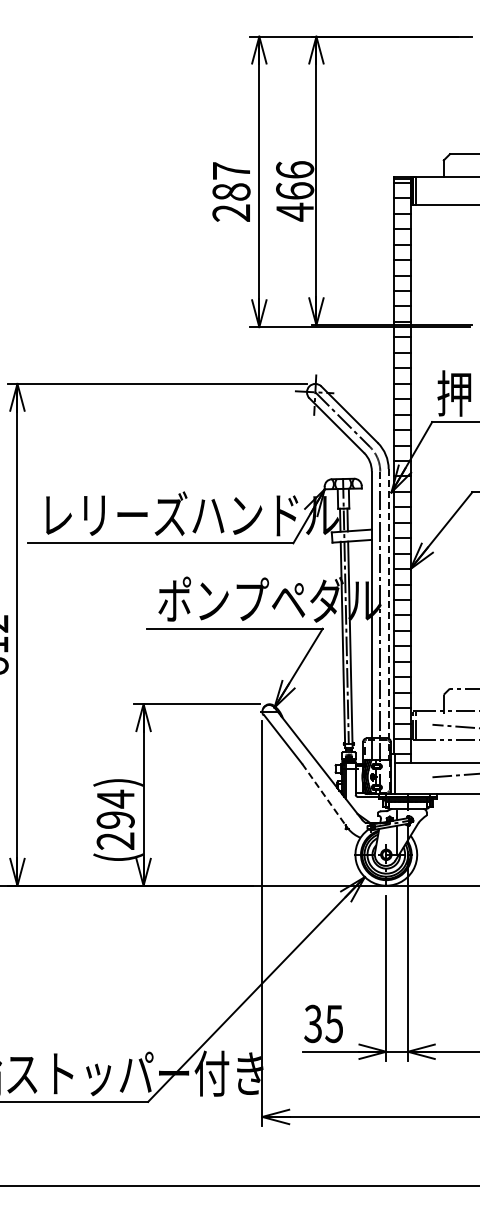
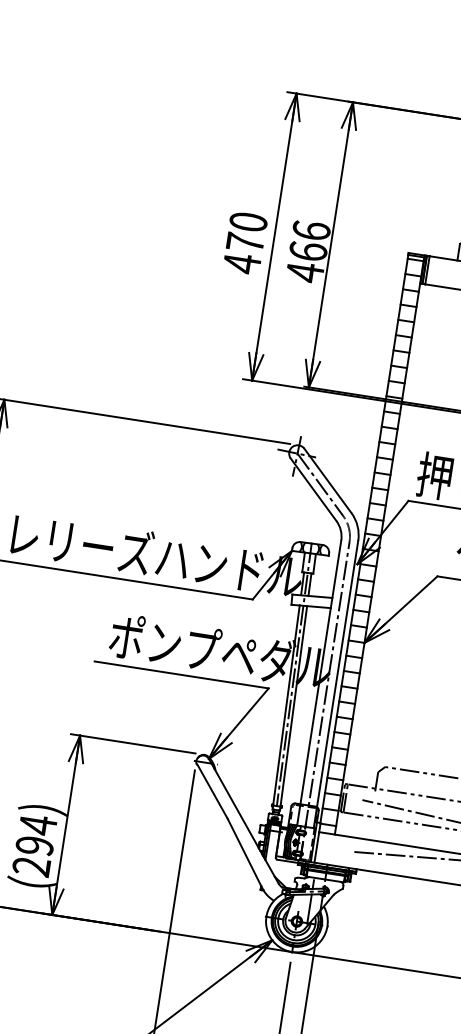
text: (231, 192) -> (245, 243), 287 -> 470
line: (388, 615) -> (335, 685), dashed -> solid
line: (324, 795) -> (244, 853), dashed -> solid

